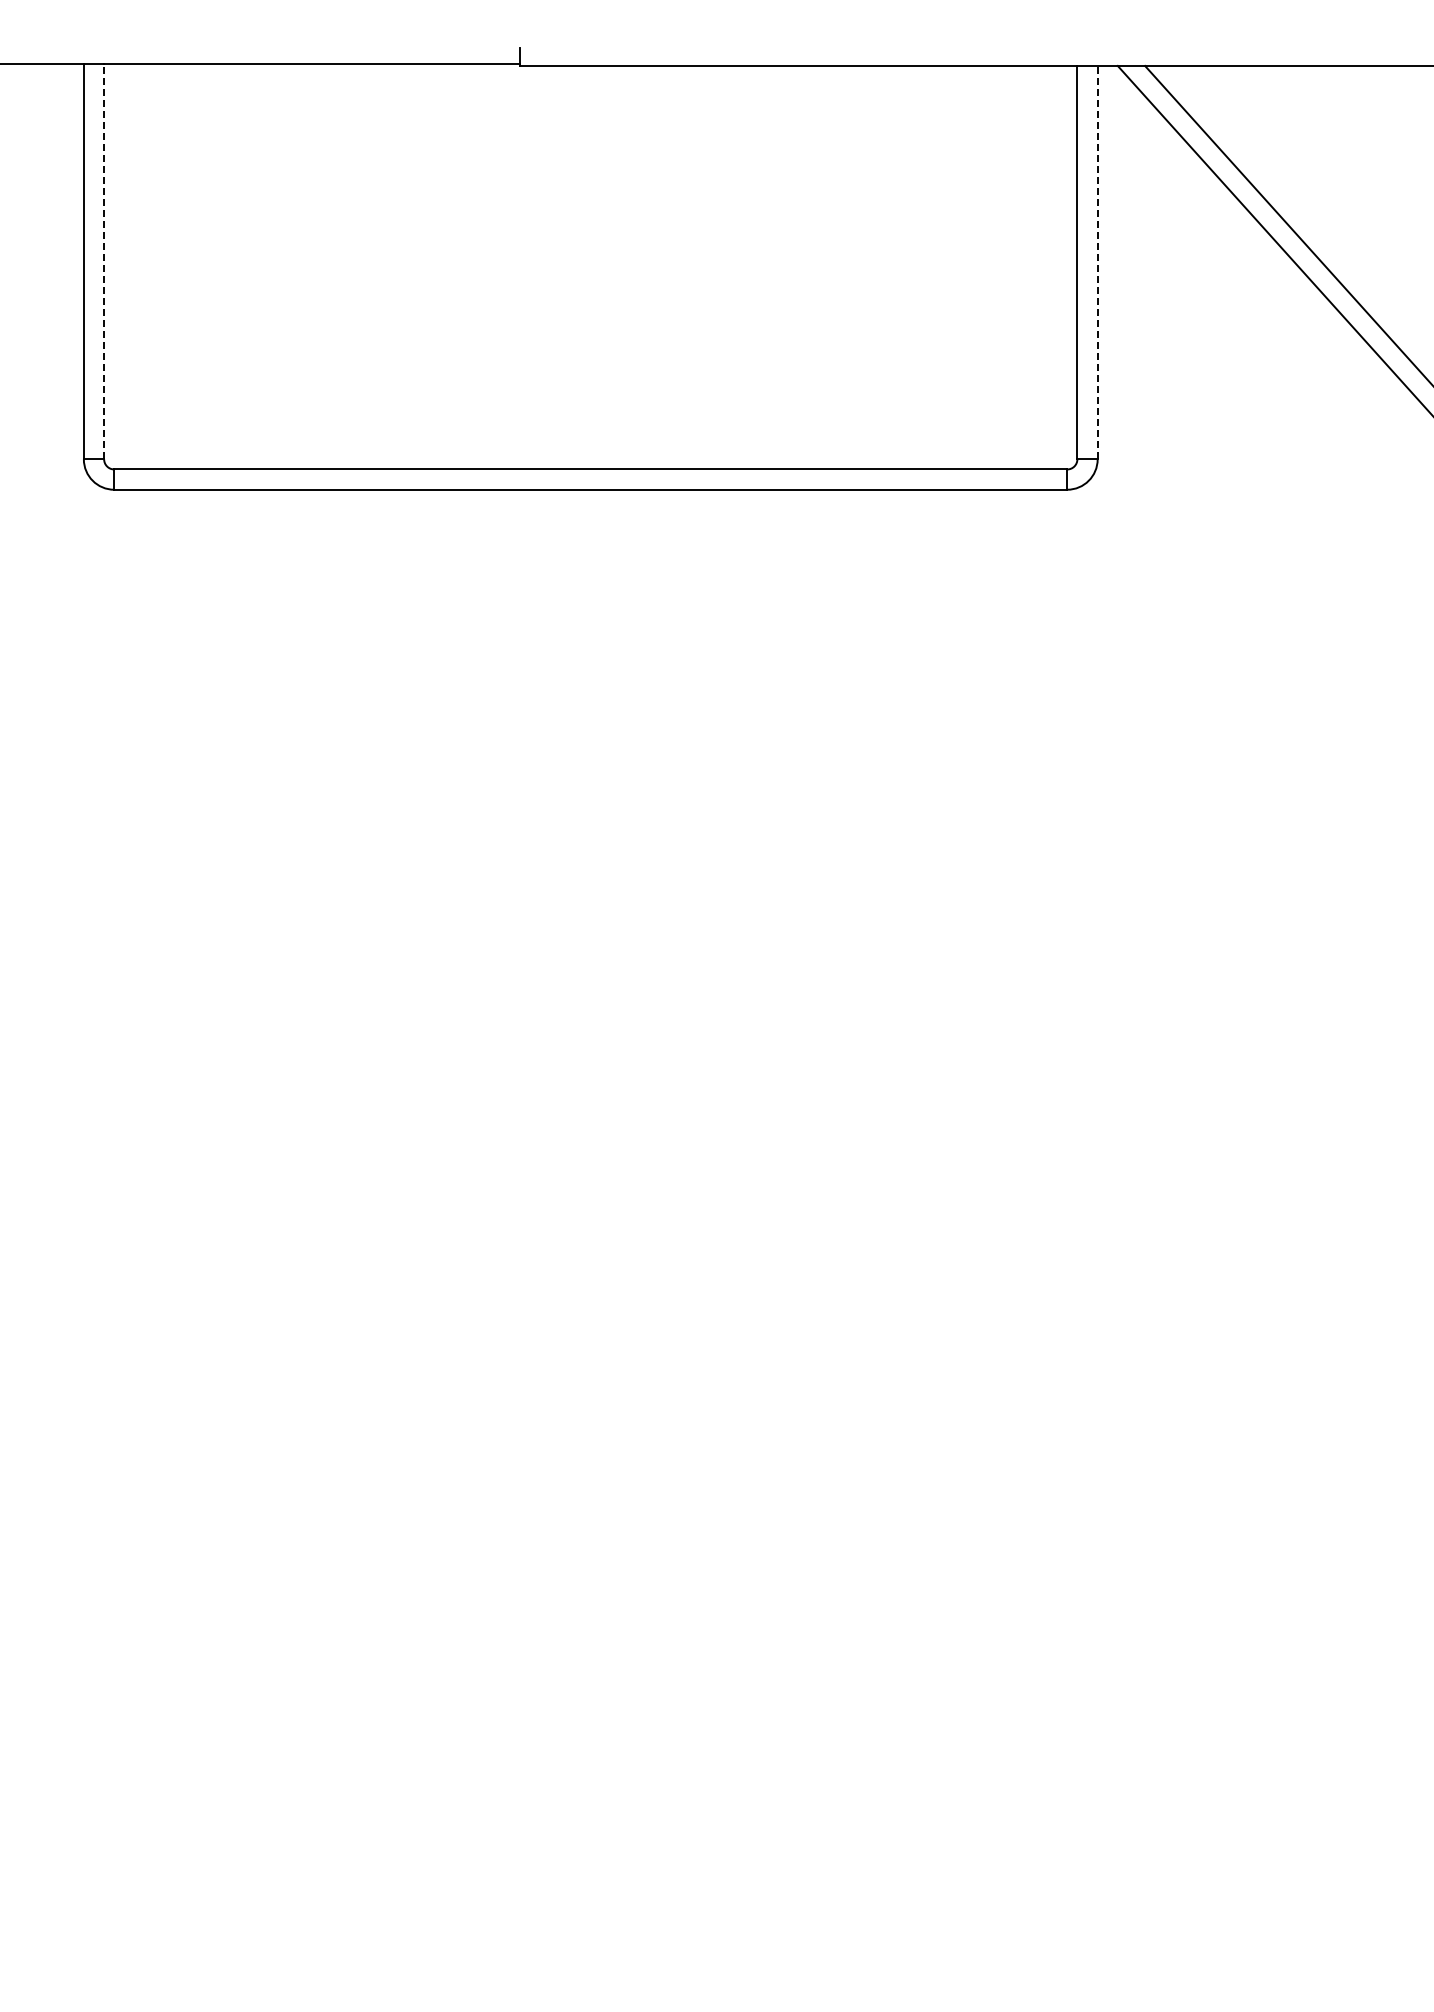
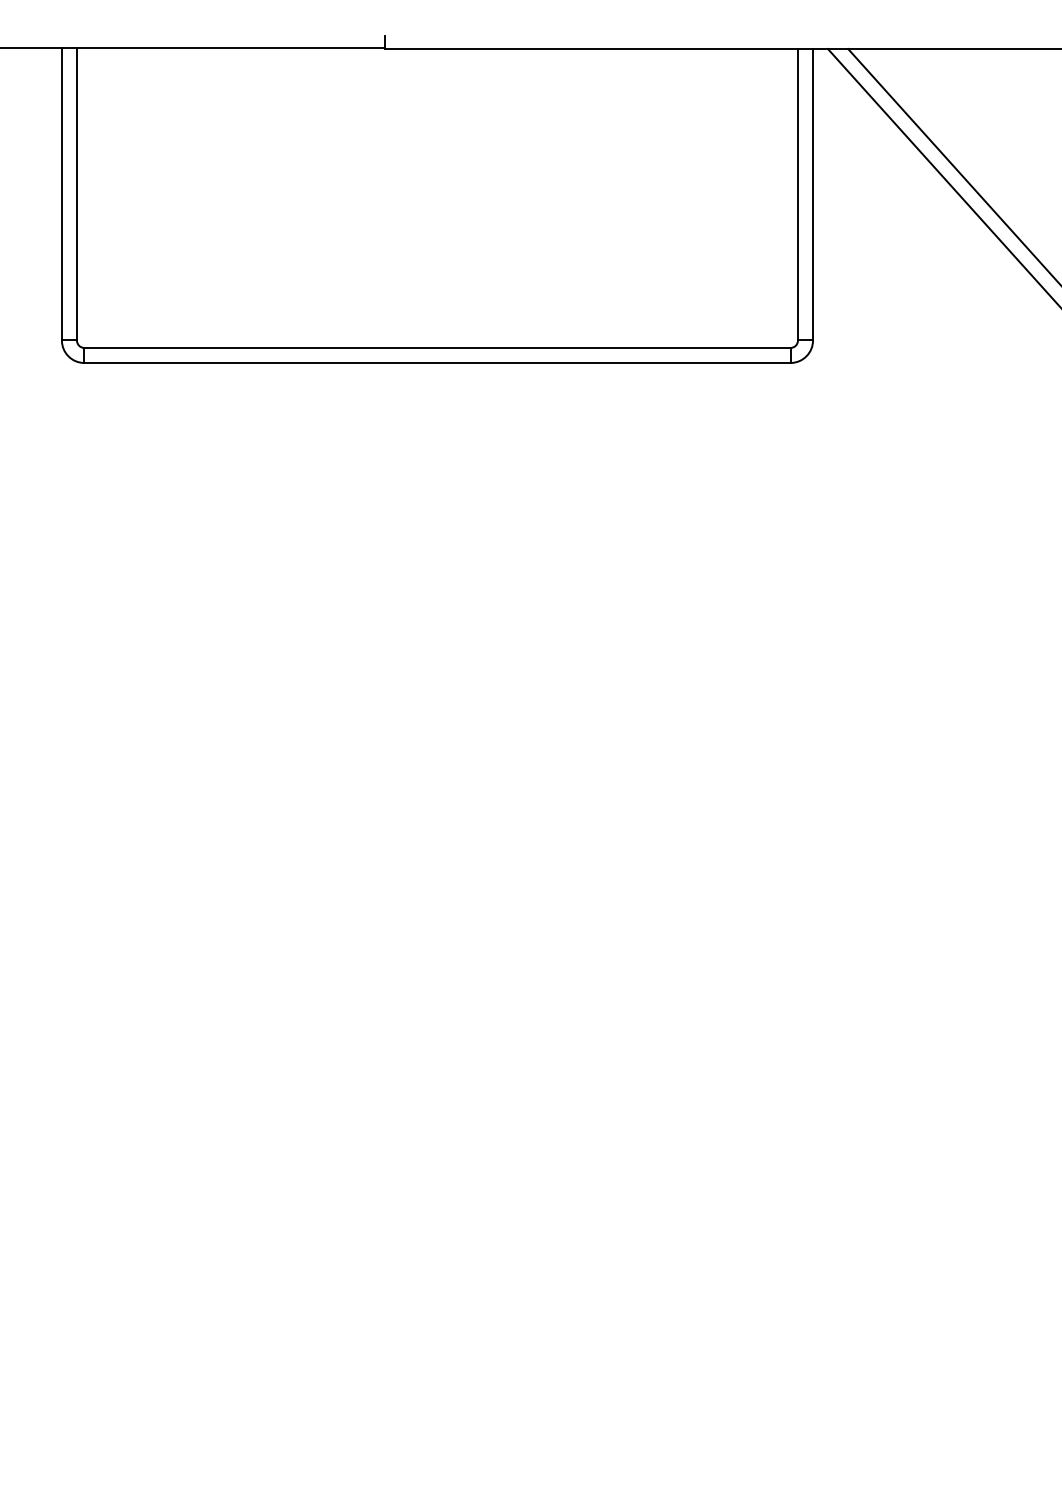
line: (104, 261) -> (77, 193), dashed -> solid
line: (1097, 262) -> (812, 194), dashed -> solid

